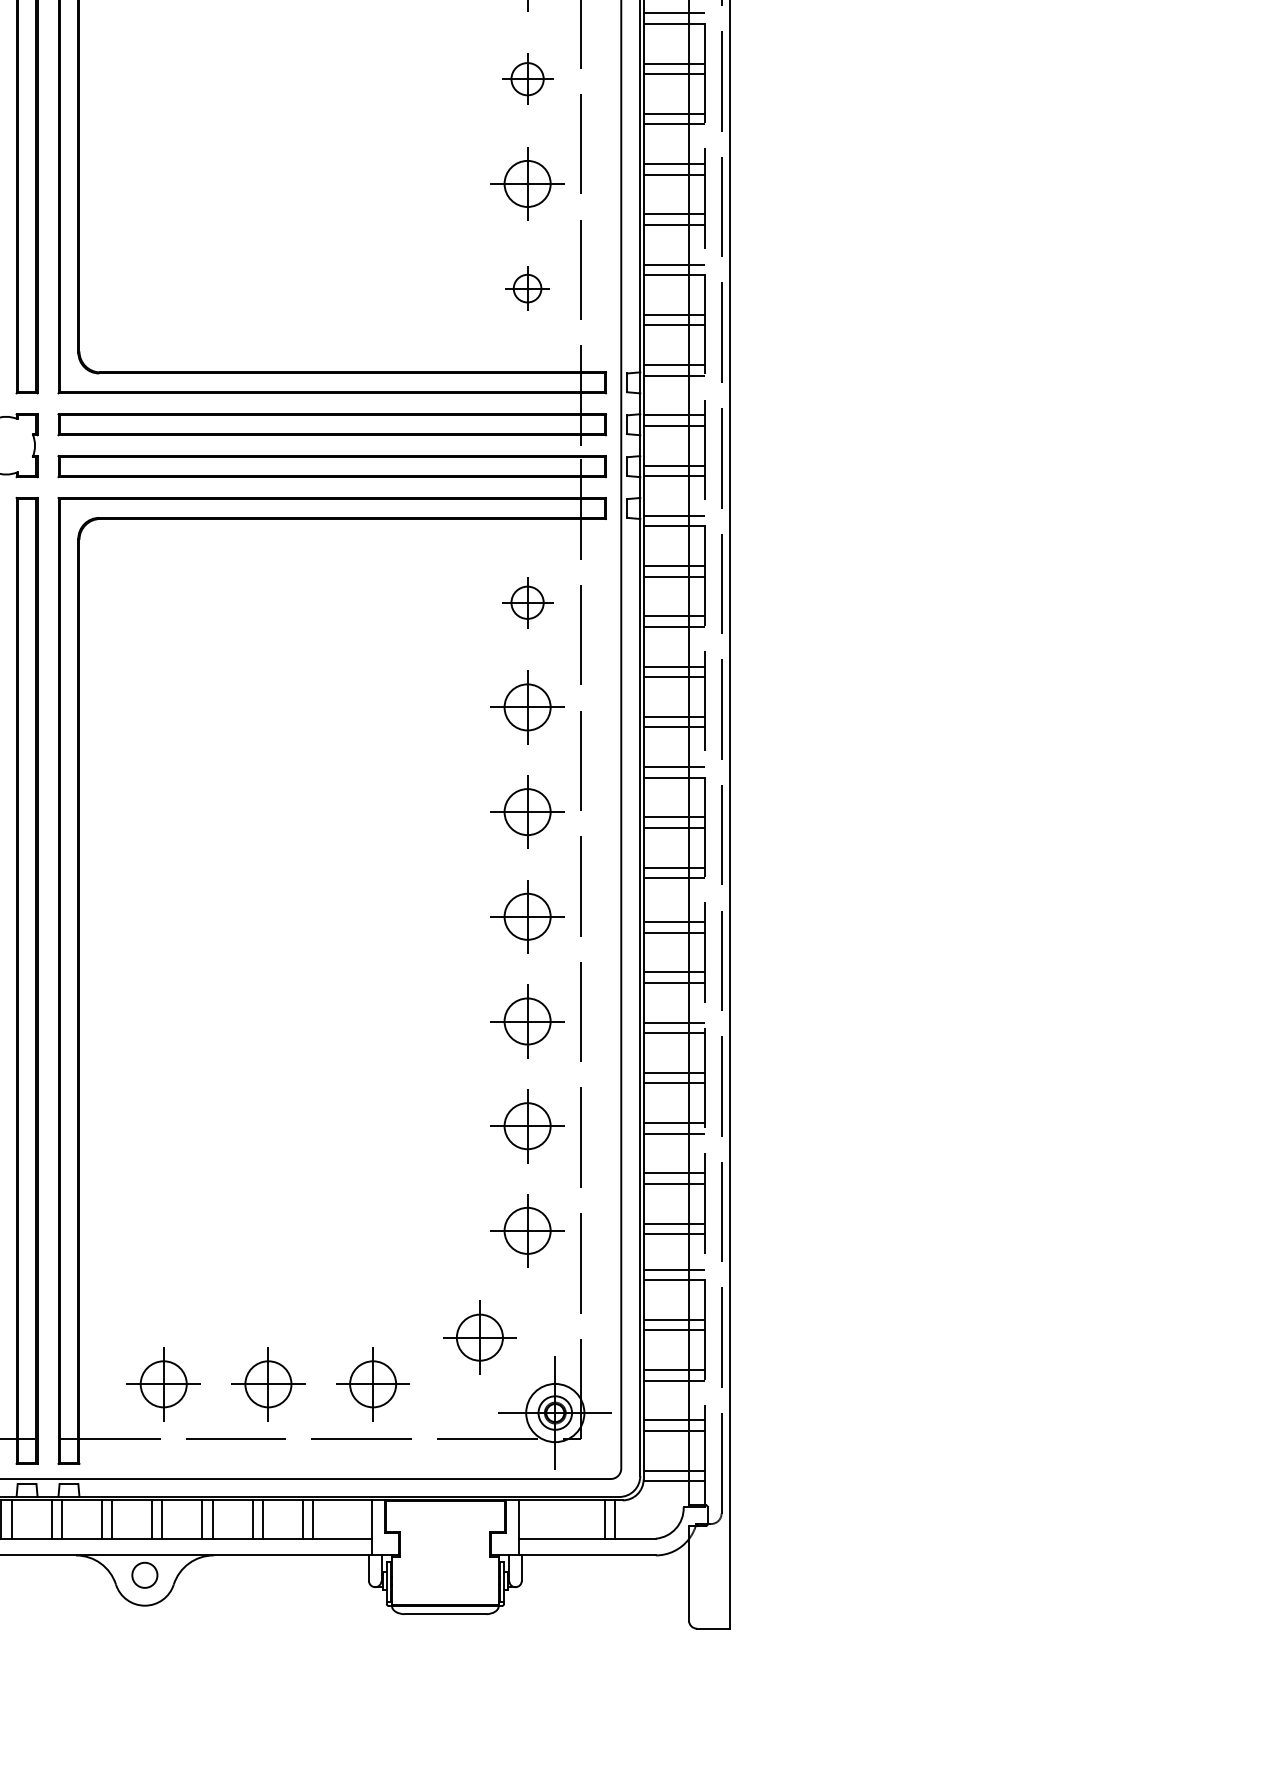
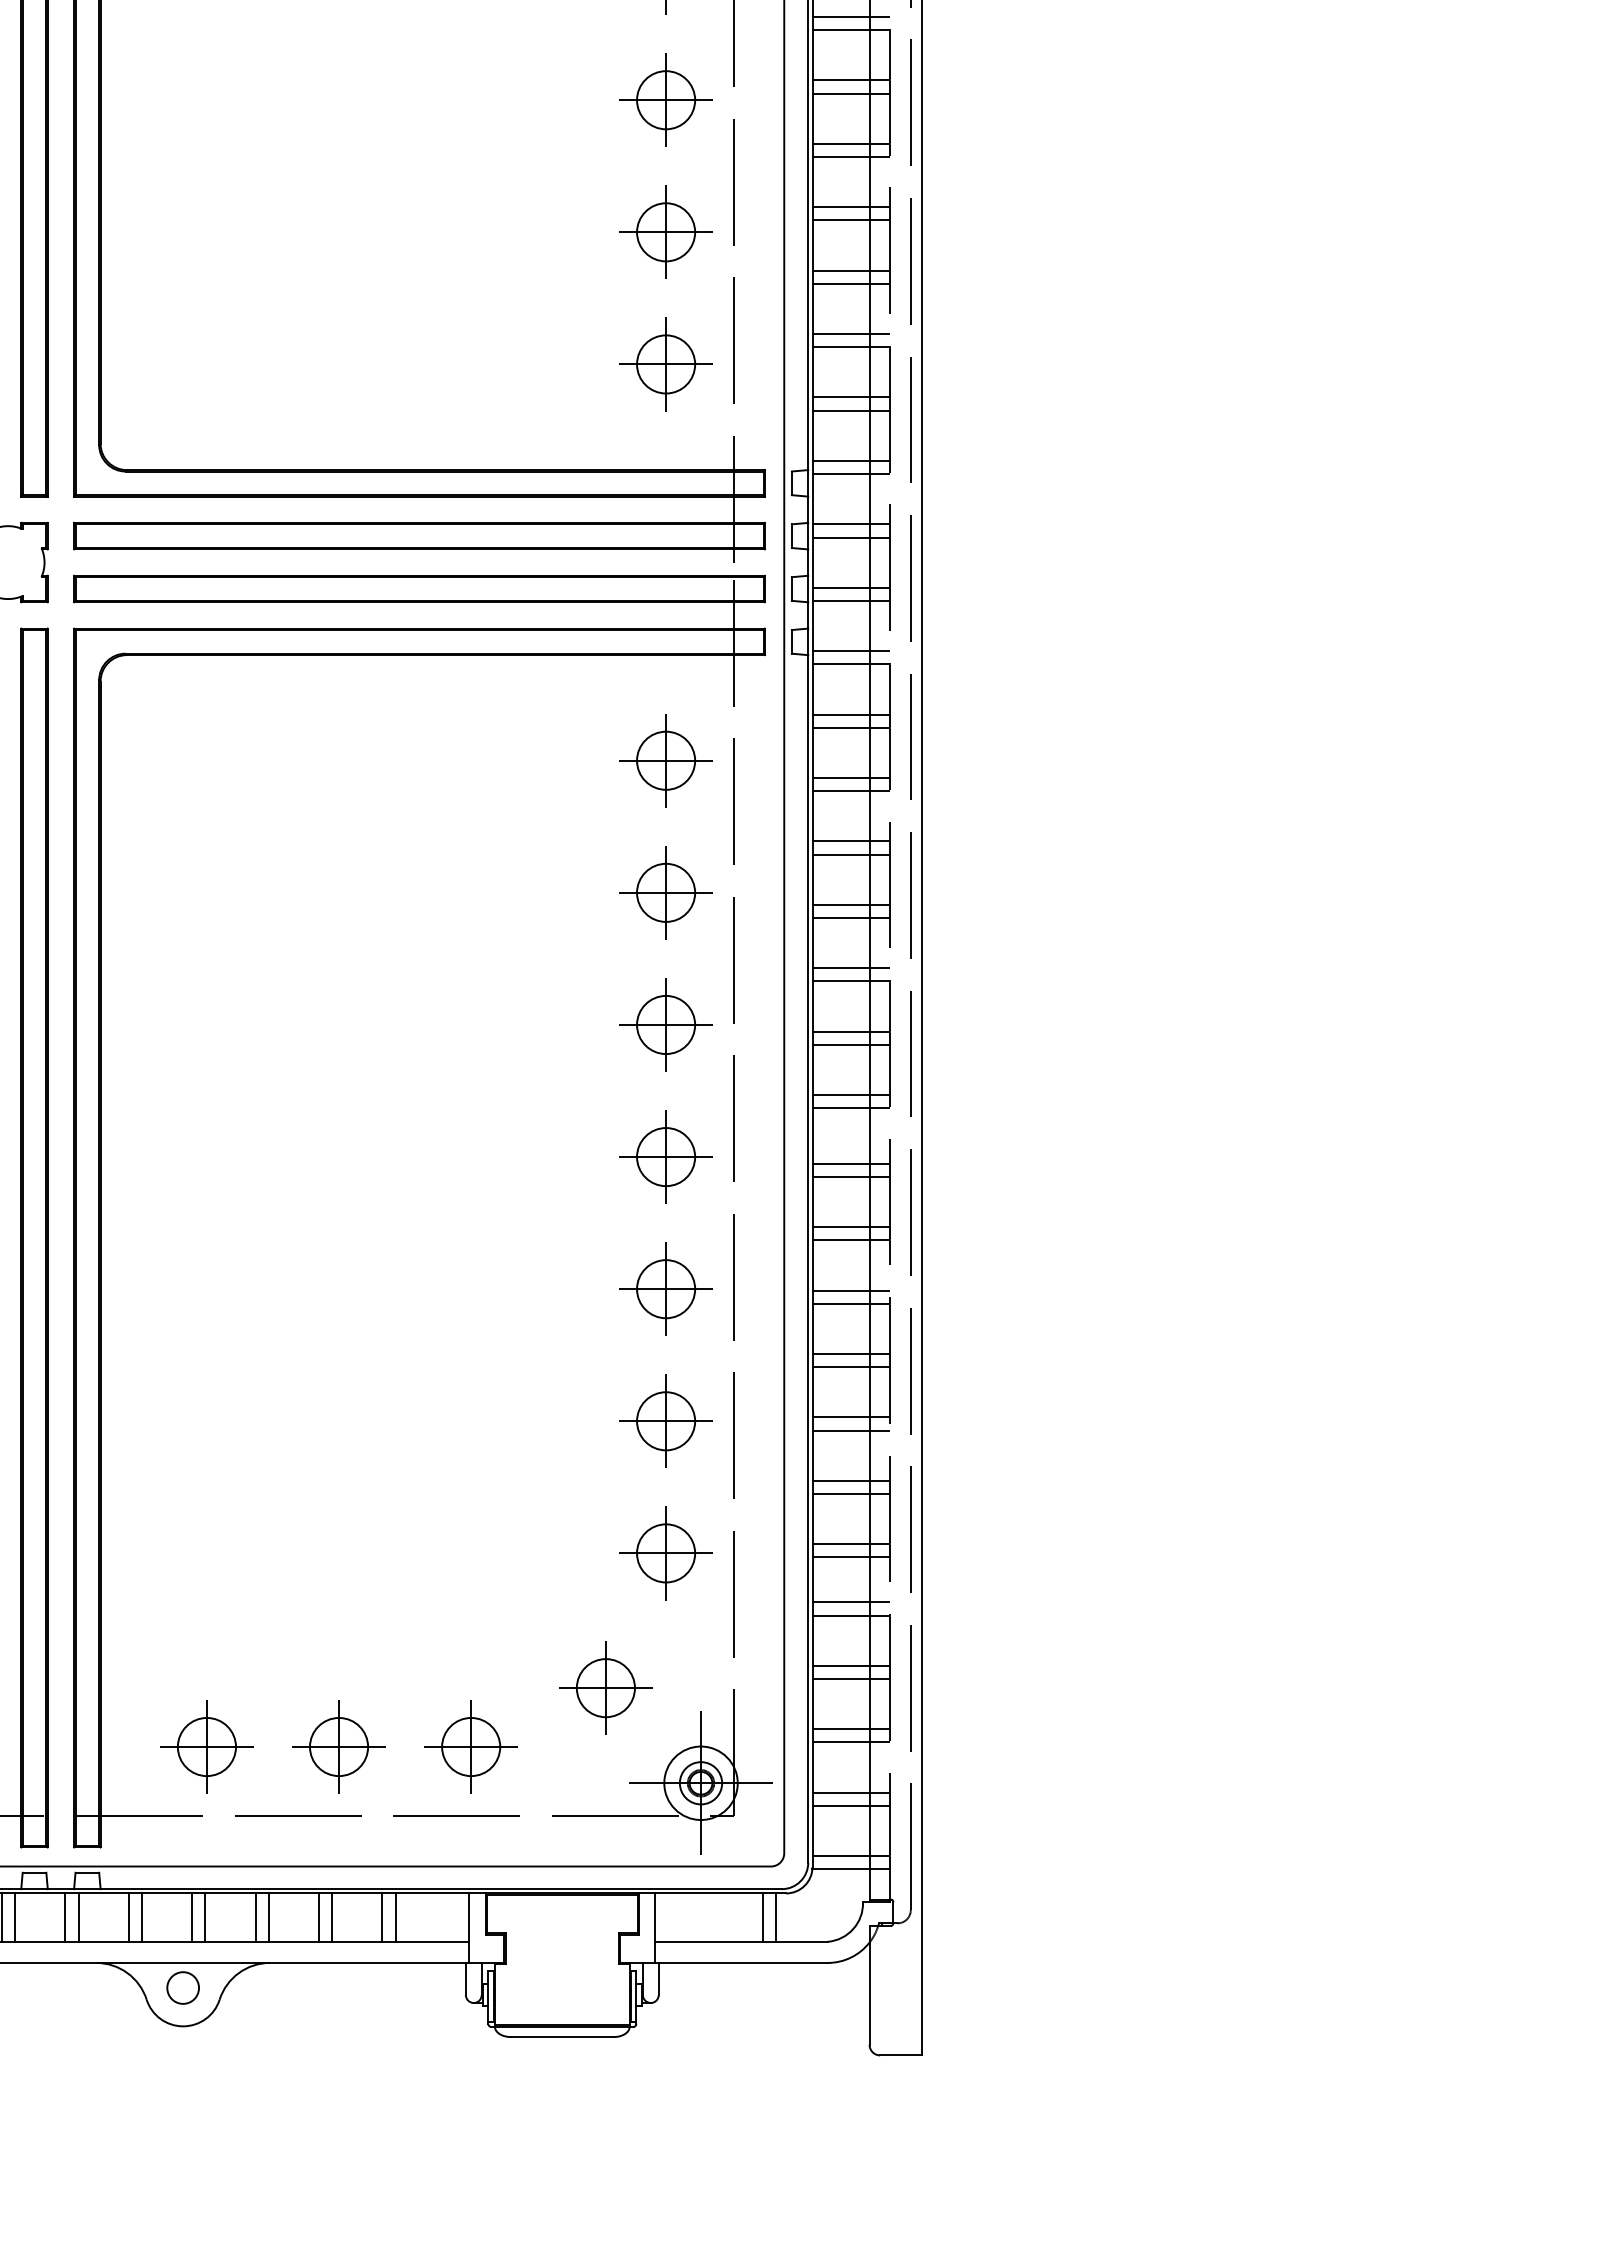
part: (527, 78) -> (665, 99), size x1.43
part: (527, 288) -> (665, 364), size x1.67
part: (527, 602) -> (665, 760), size x1.43

